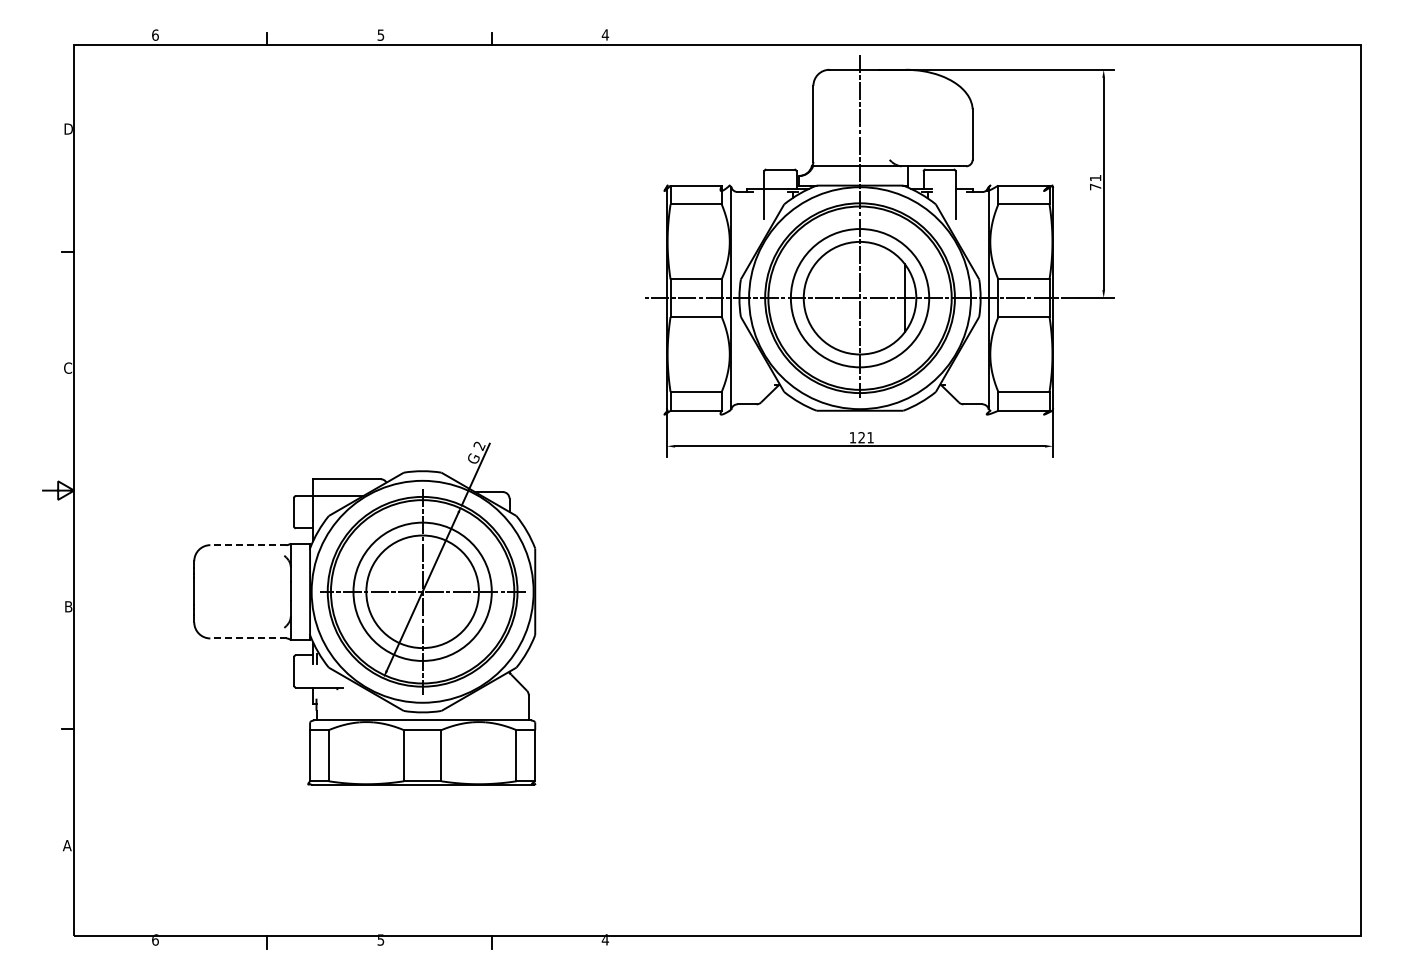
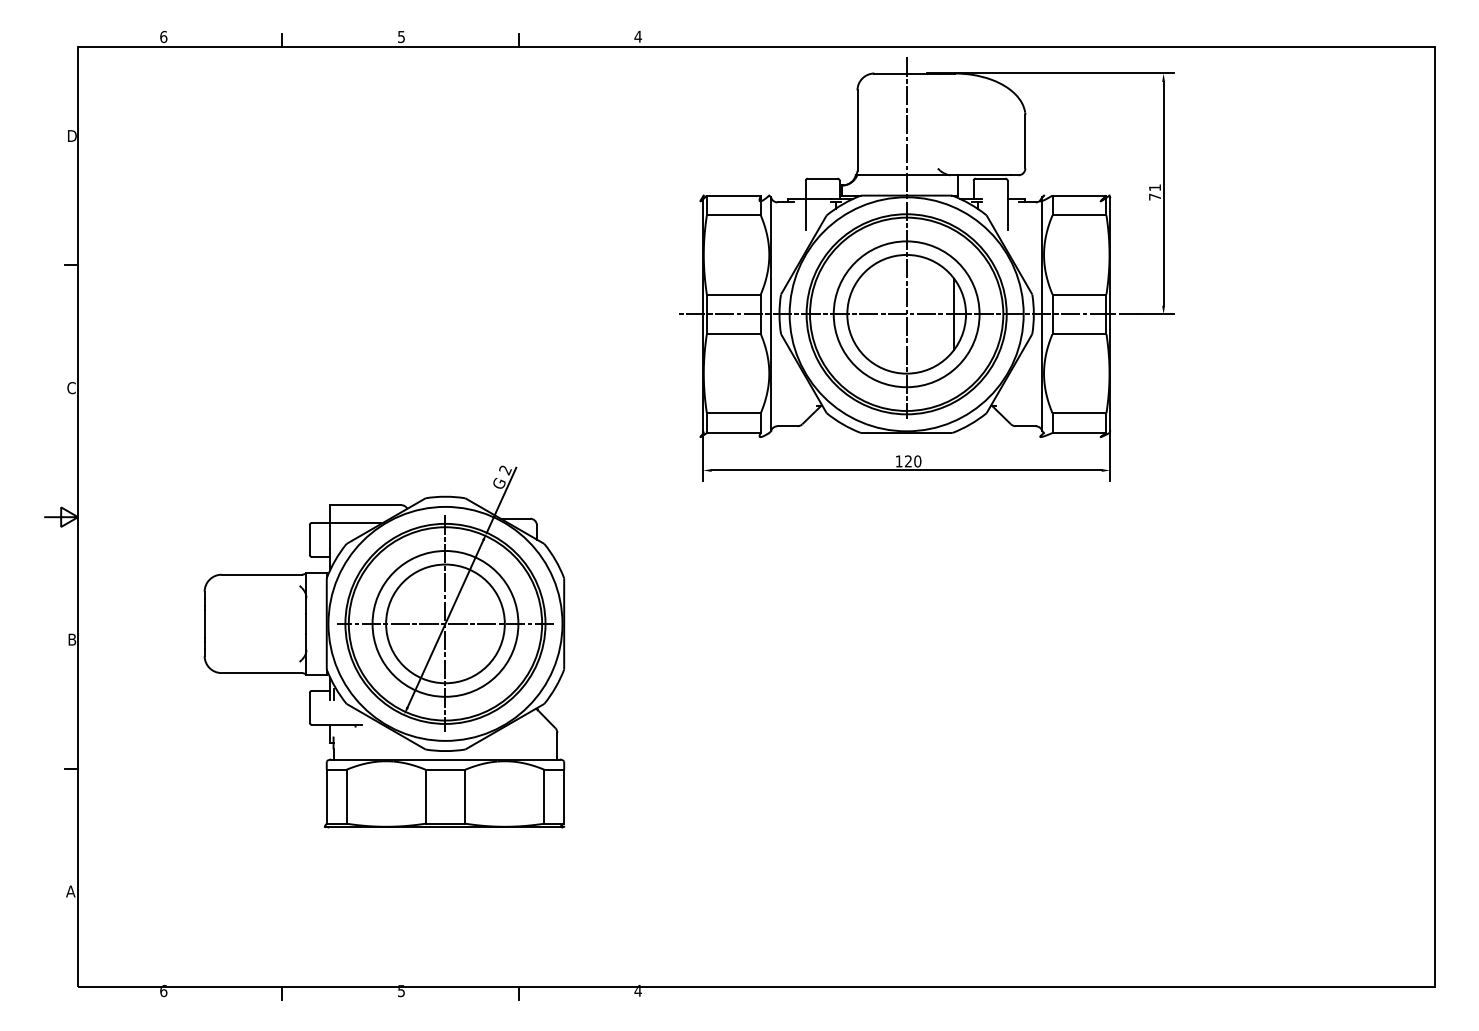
text: (870, 437) -> (917, 461), 121 -> 120
line: (247, 545) -> (260, 575), dashed -> solid
line: (247, 638) -> (260, 673), dashed -> solid

